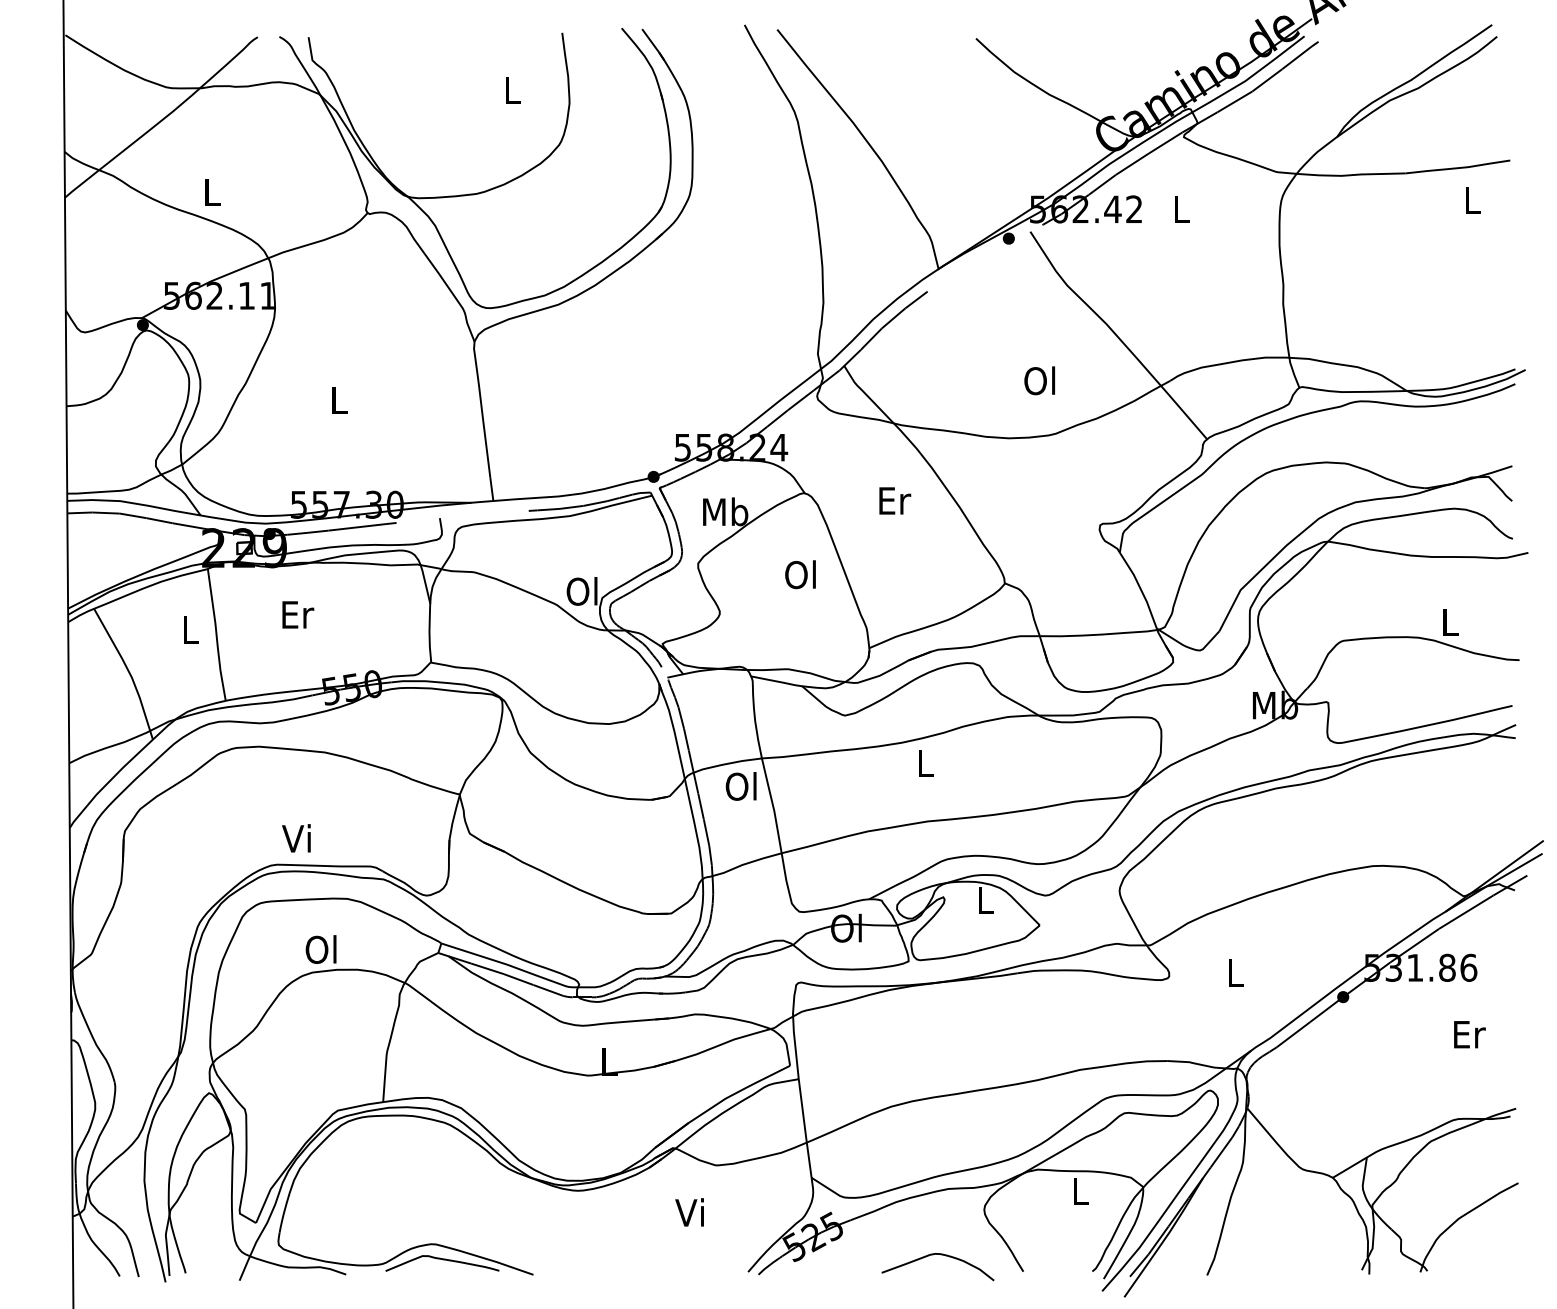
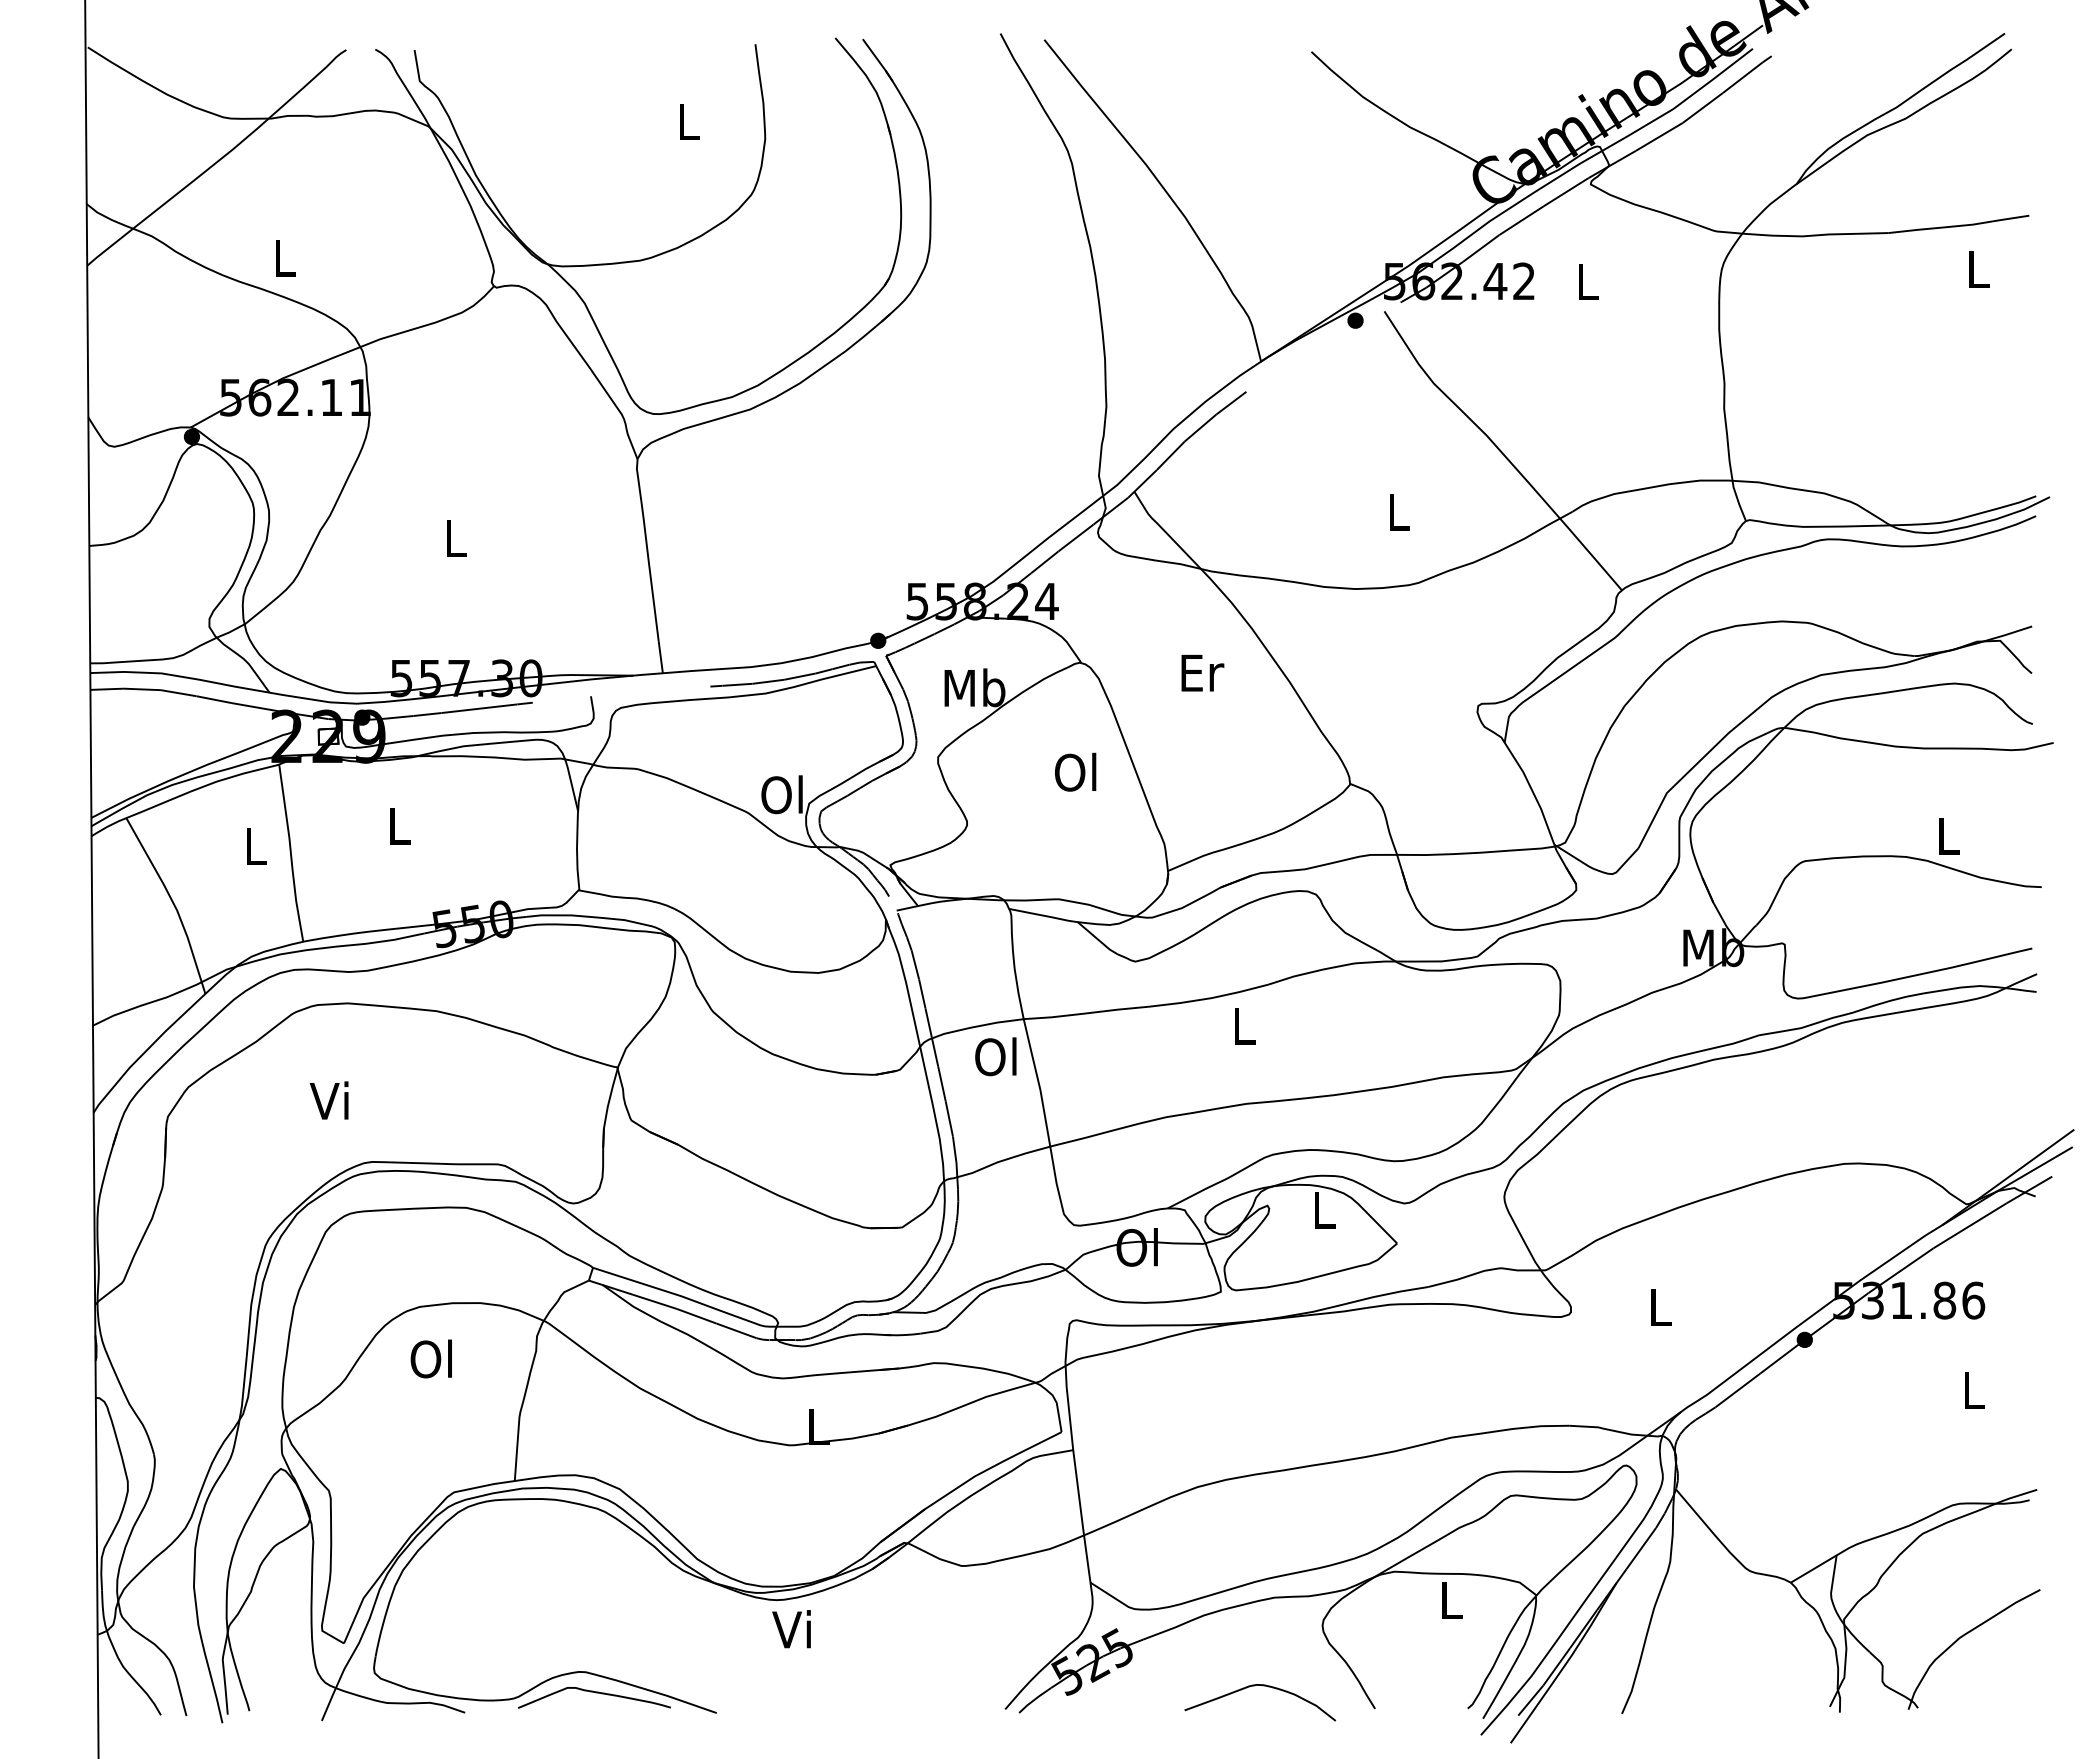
text: (1039, 380) -> (1396, 511), Ol -> L
text: (298, 615) -> (400, 826), Er -> L
text: (295, 838) -> (328, 1100), moved
text: (320, 949) -> (430, 1358), moved
text: (1469, 1034) -> (1974, 1390), Er -> L
text: (689, 1212) -> (791, 1629), moved

